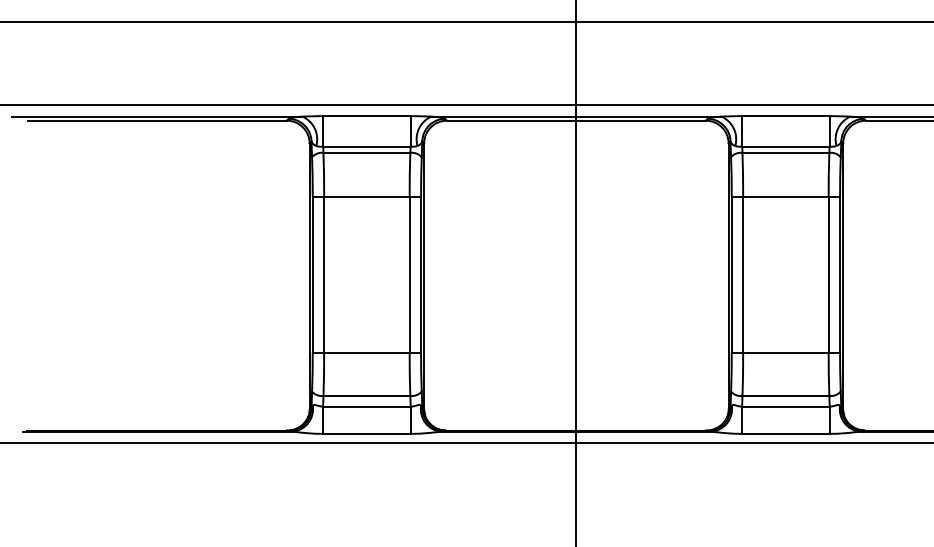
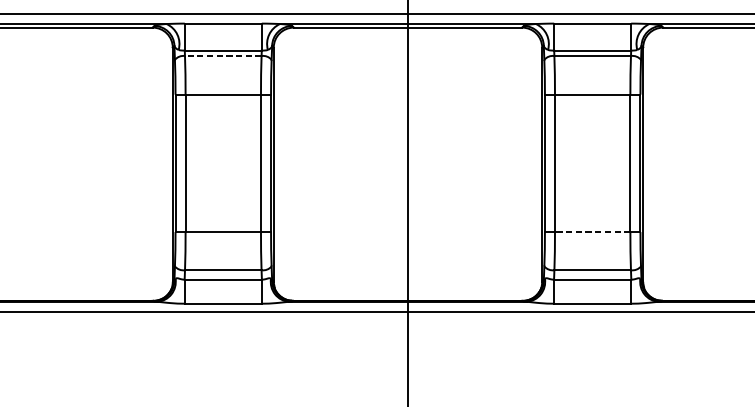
line: (366, 152) -> (222, 55), solid -> dashed
line: (785, 352) -> (592, 231), solid -> dashed

